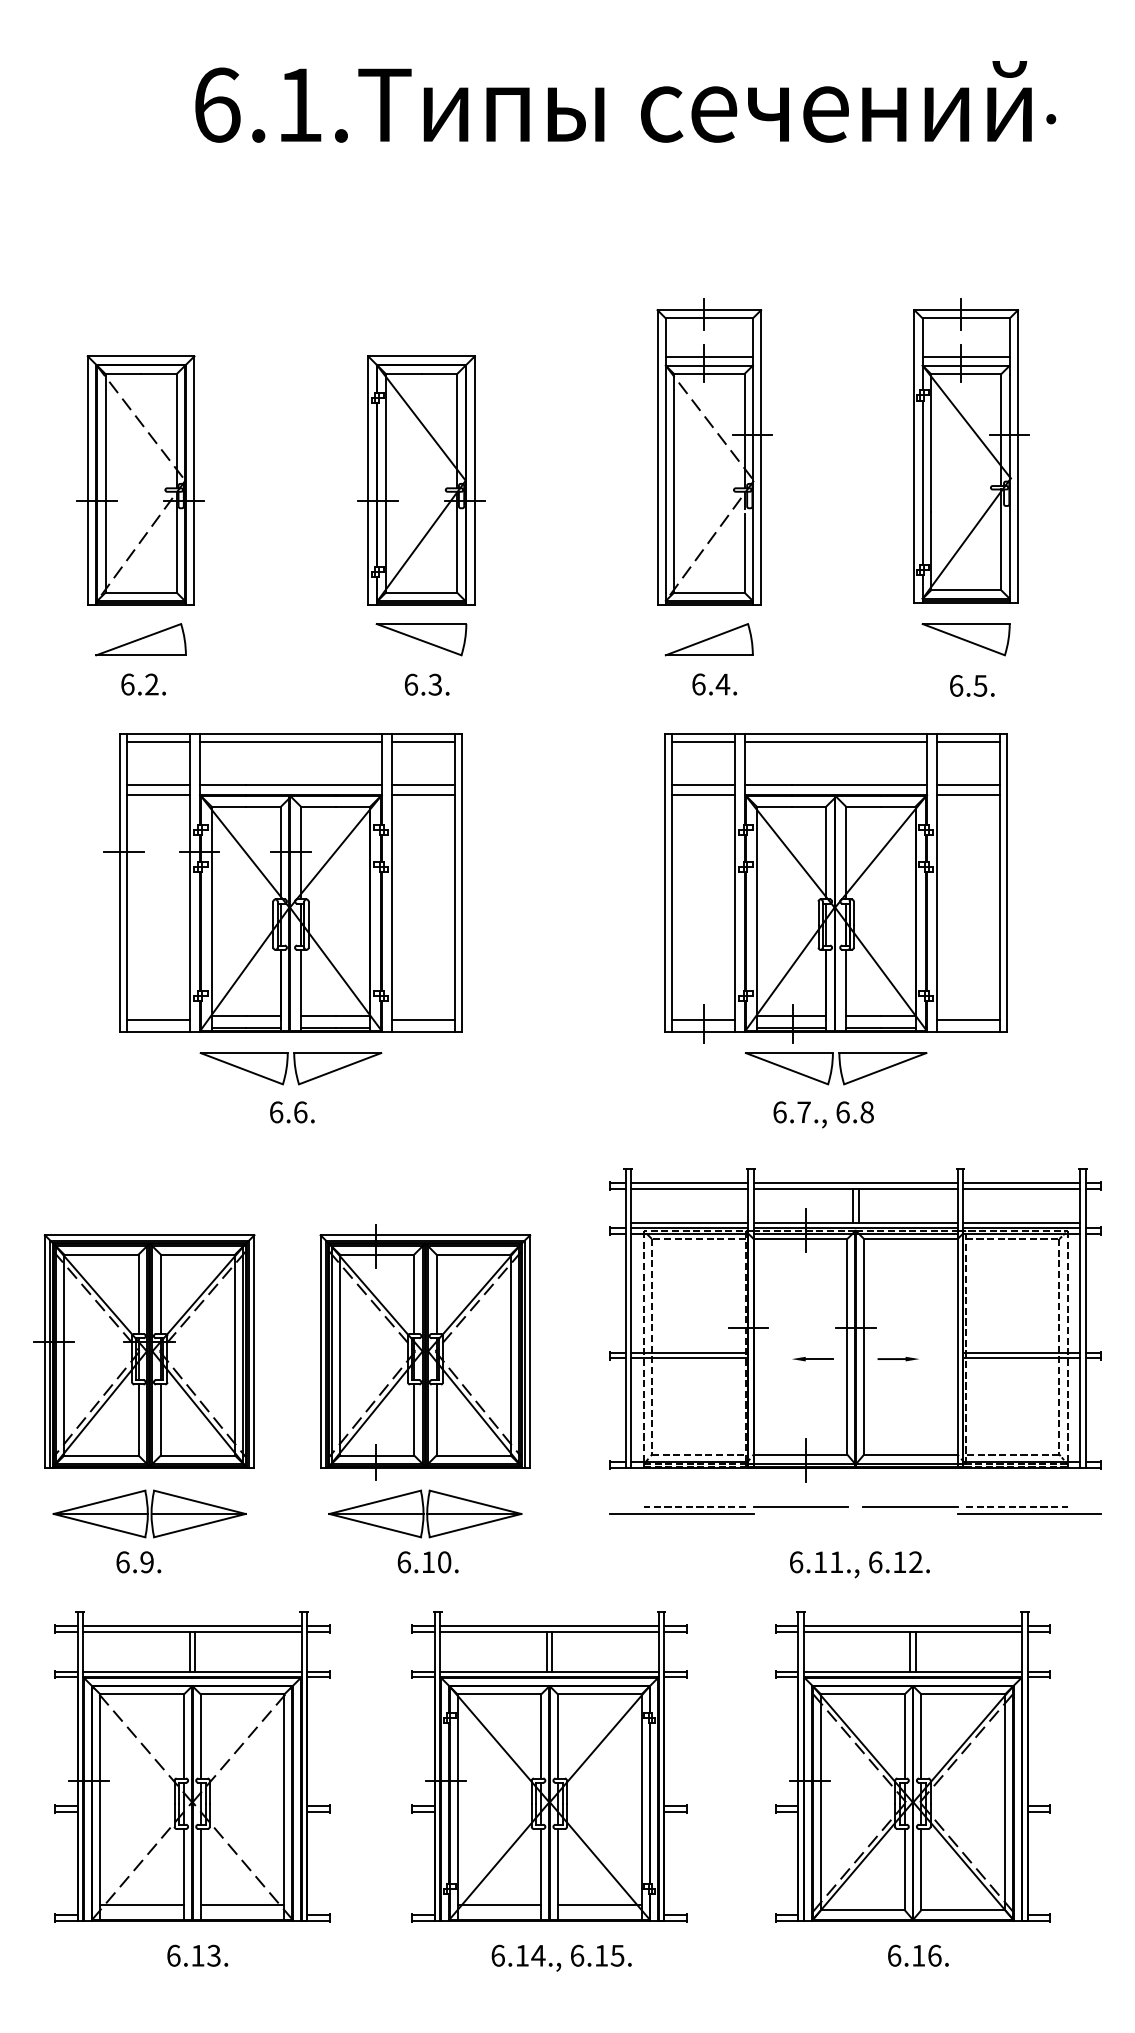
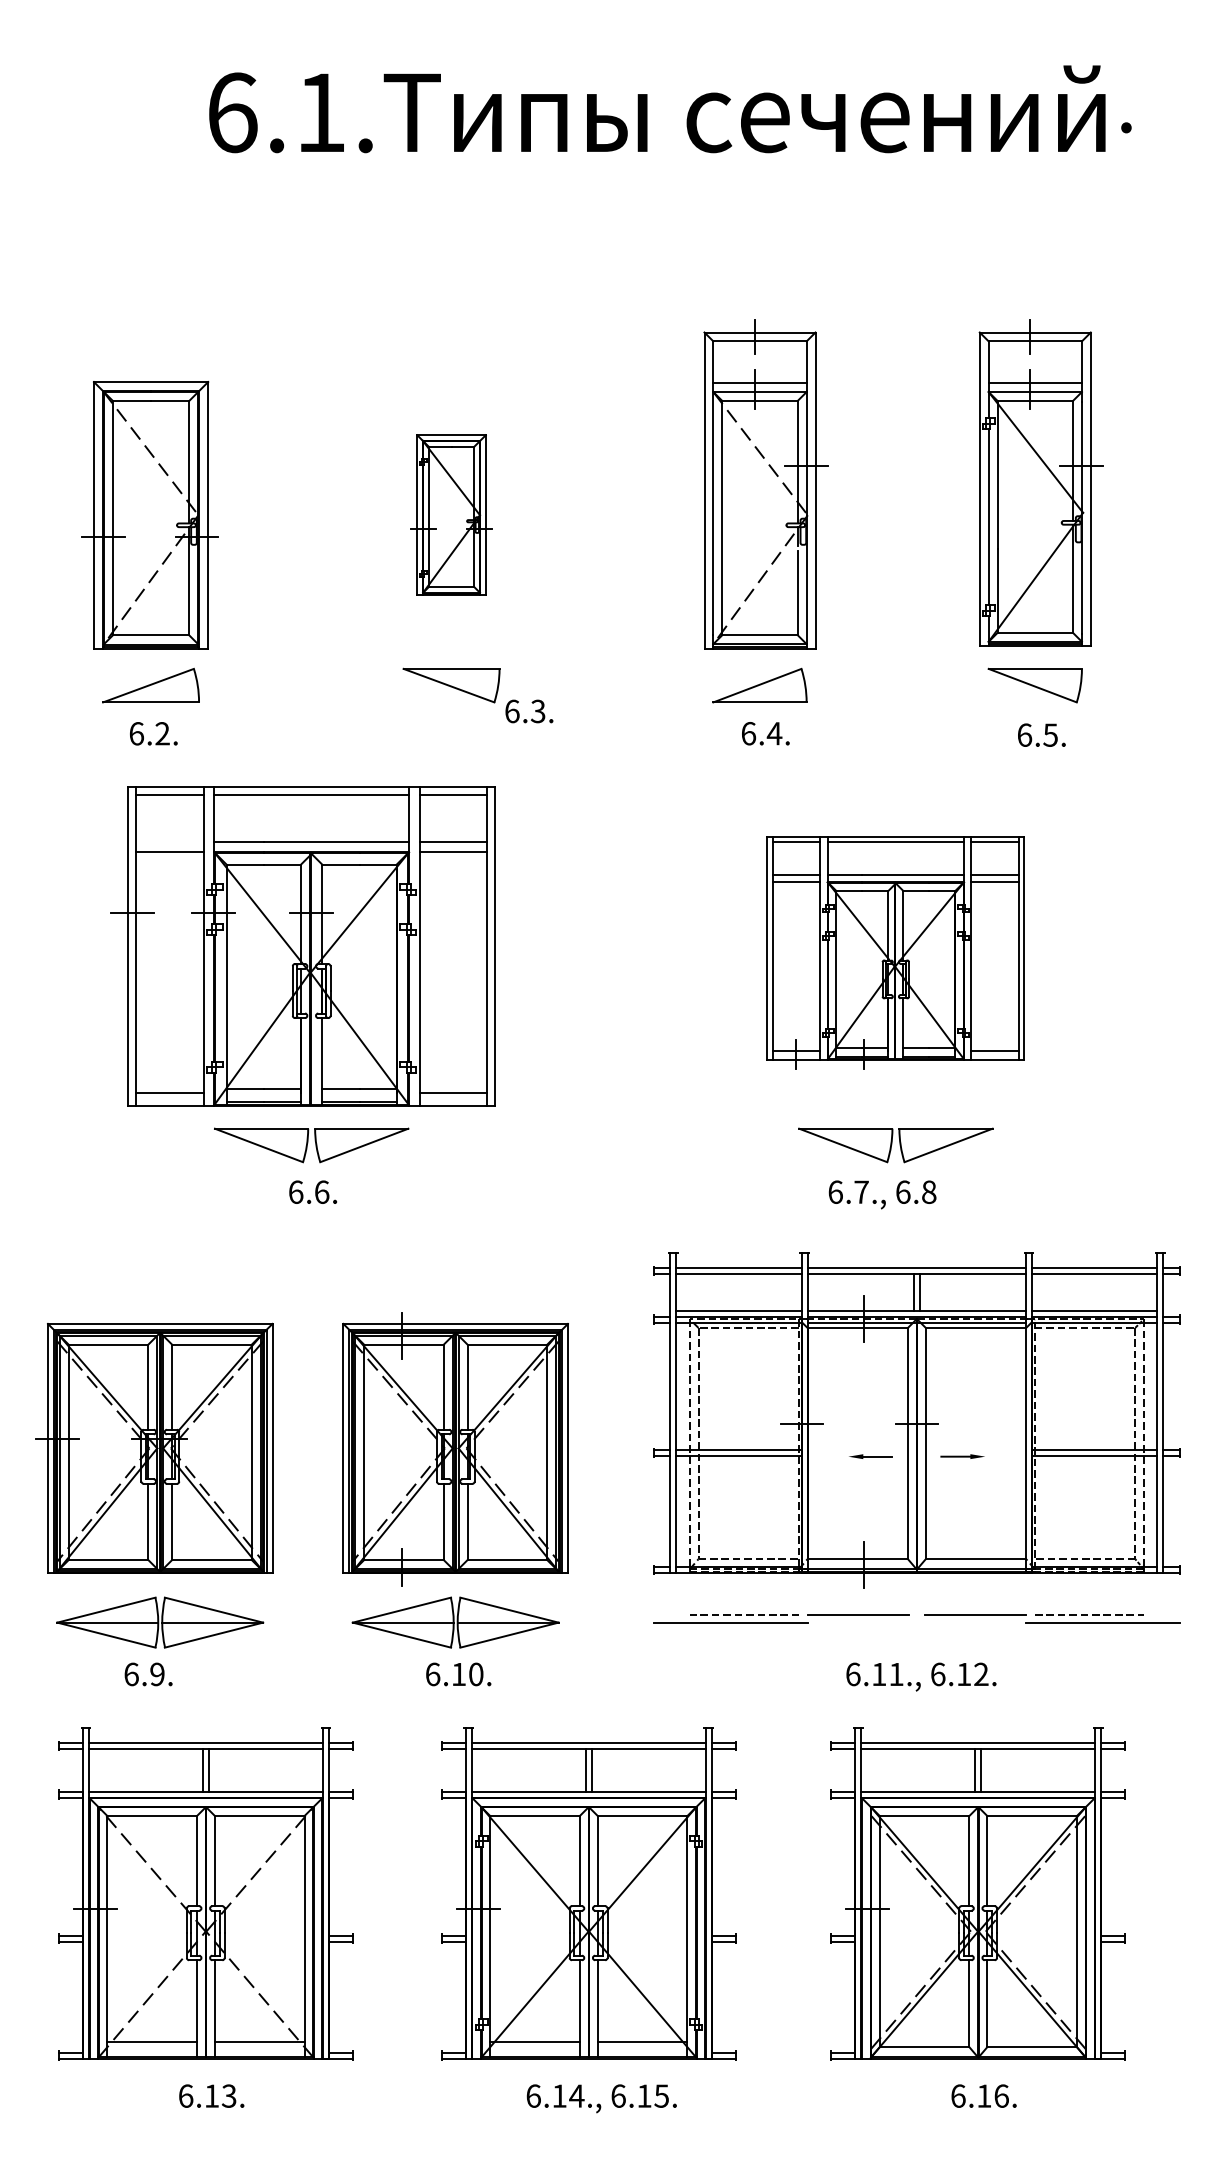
part: (421, 480) -> (451, 515), size x0.6
text: (427, 684) -> (529, 711), moved
line: (158, 785) -> (169, 841), removed
part: (835, 888) -> (895, 952), size x0.7

